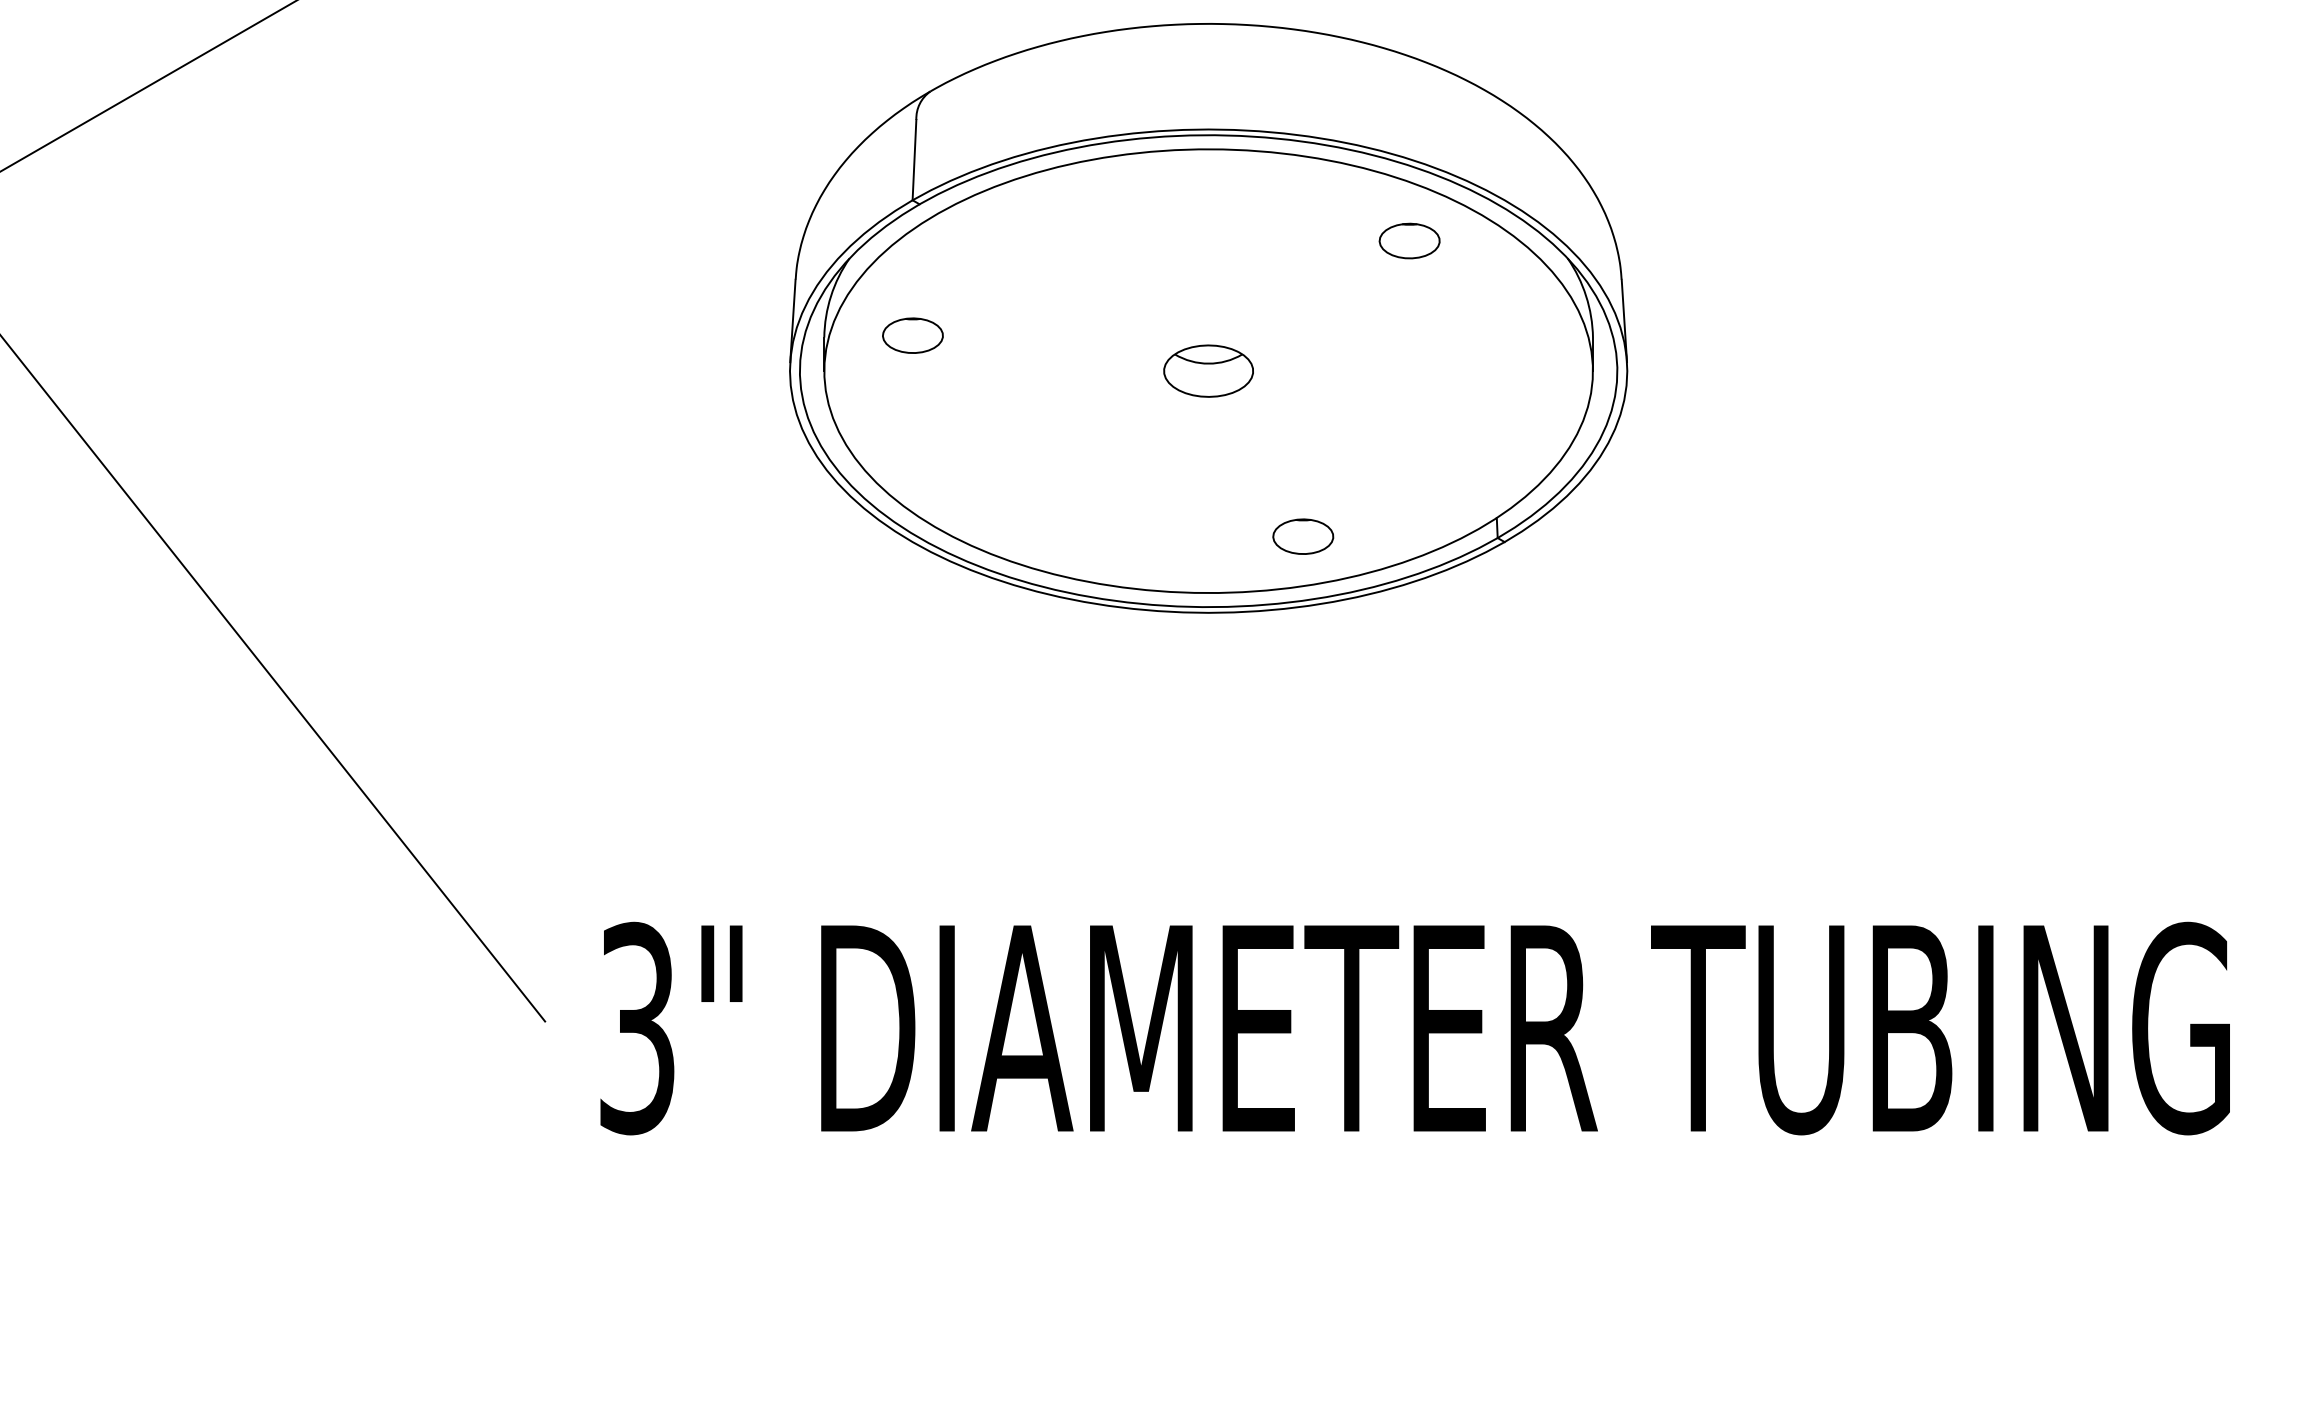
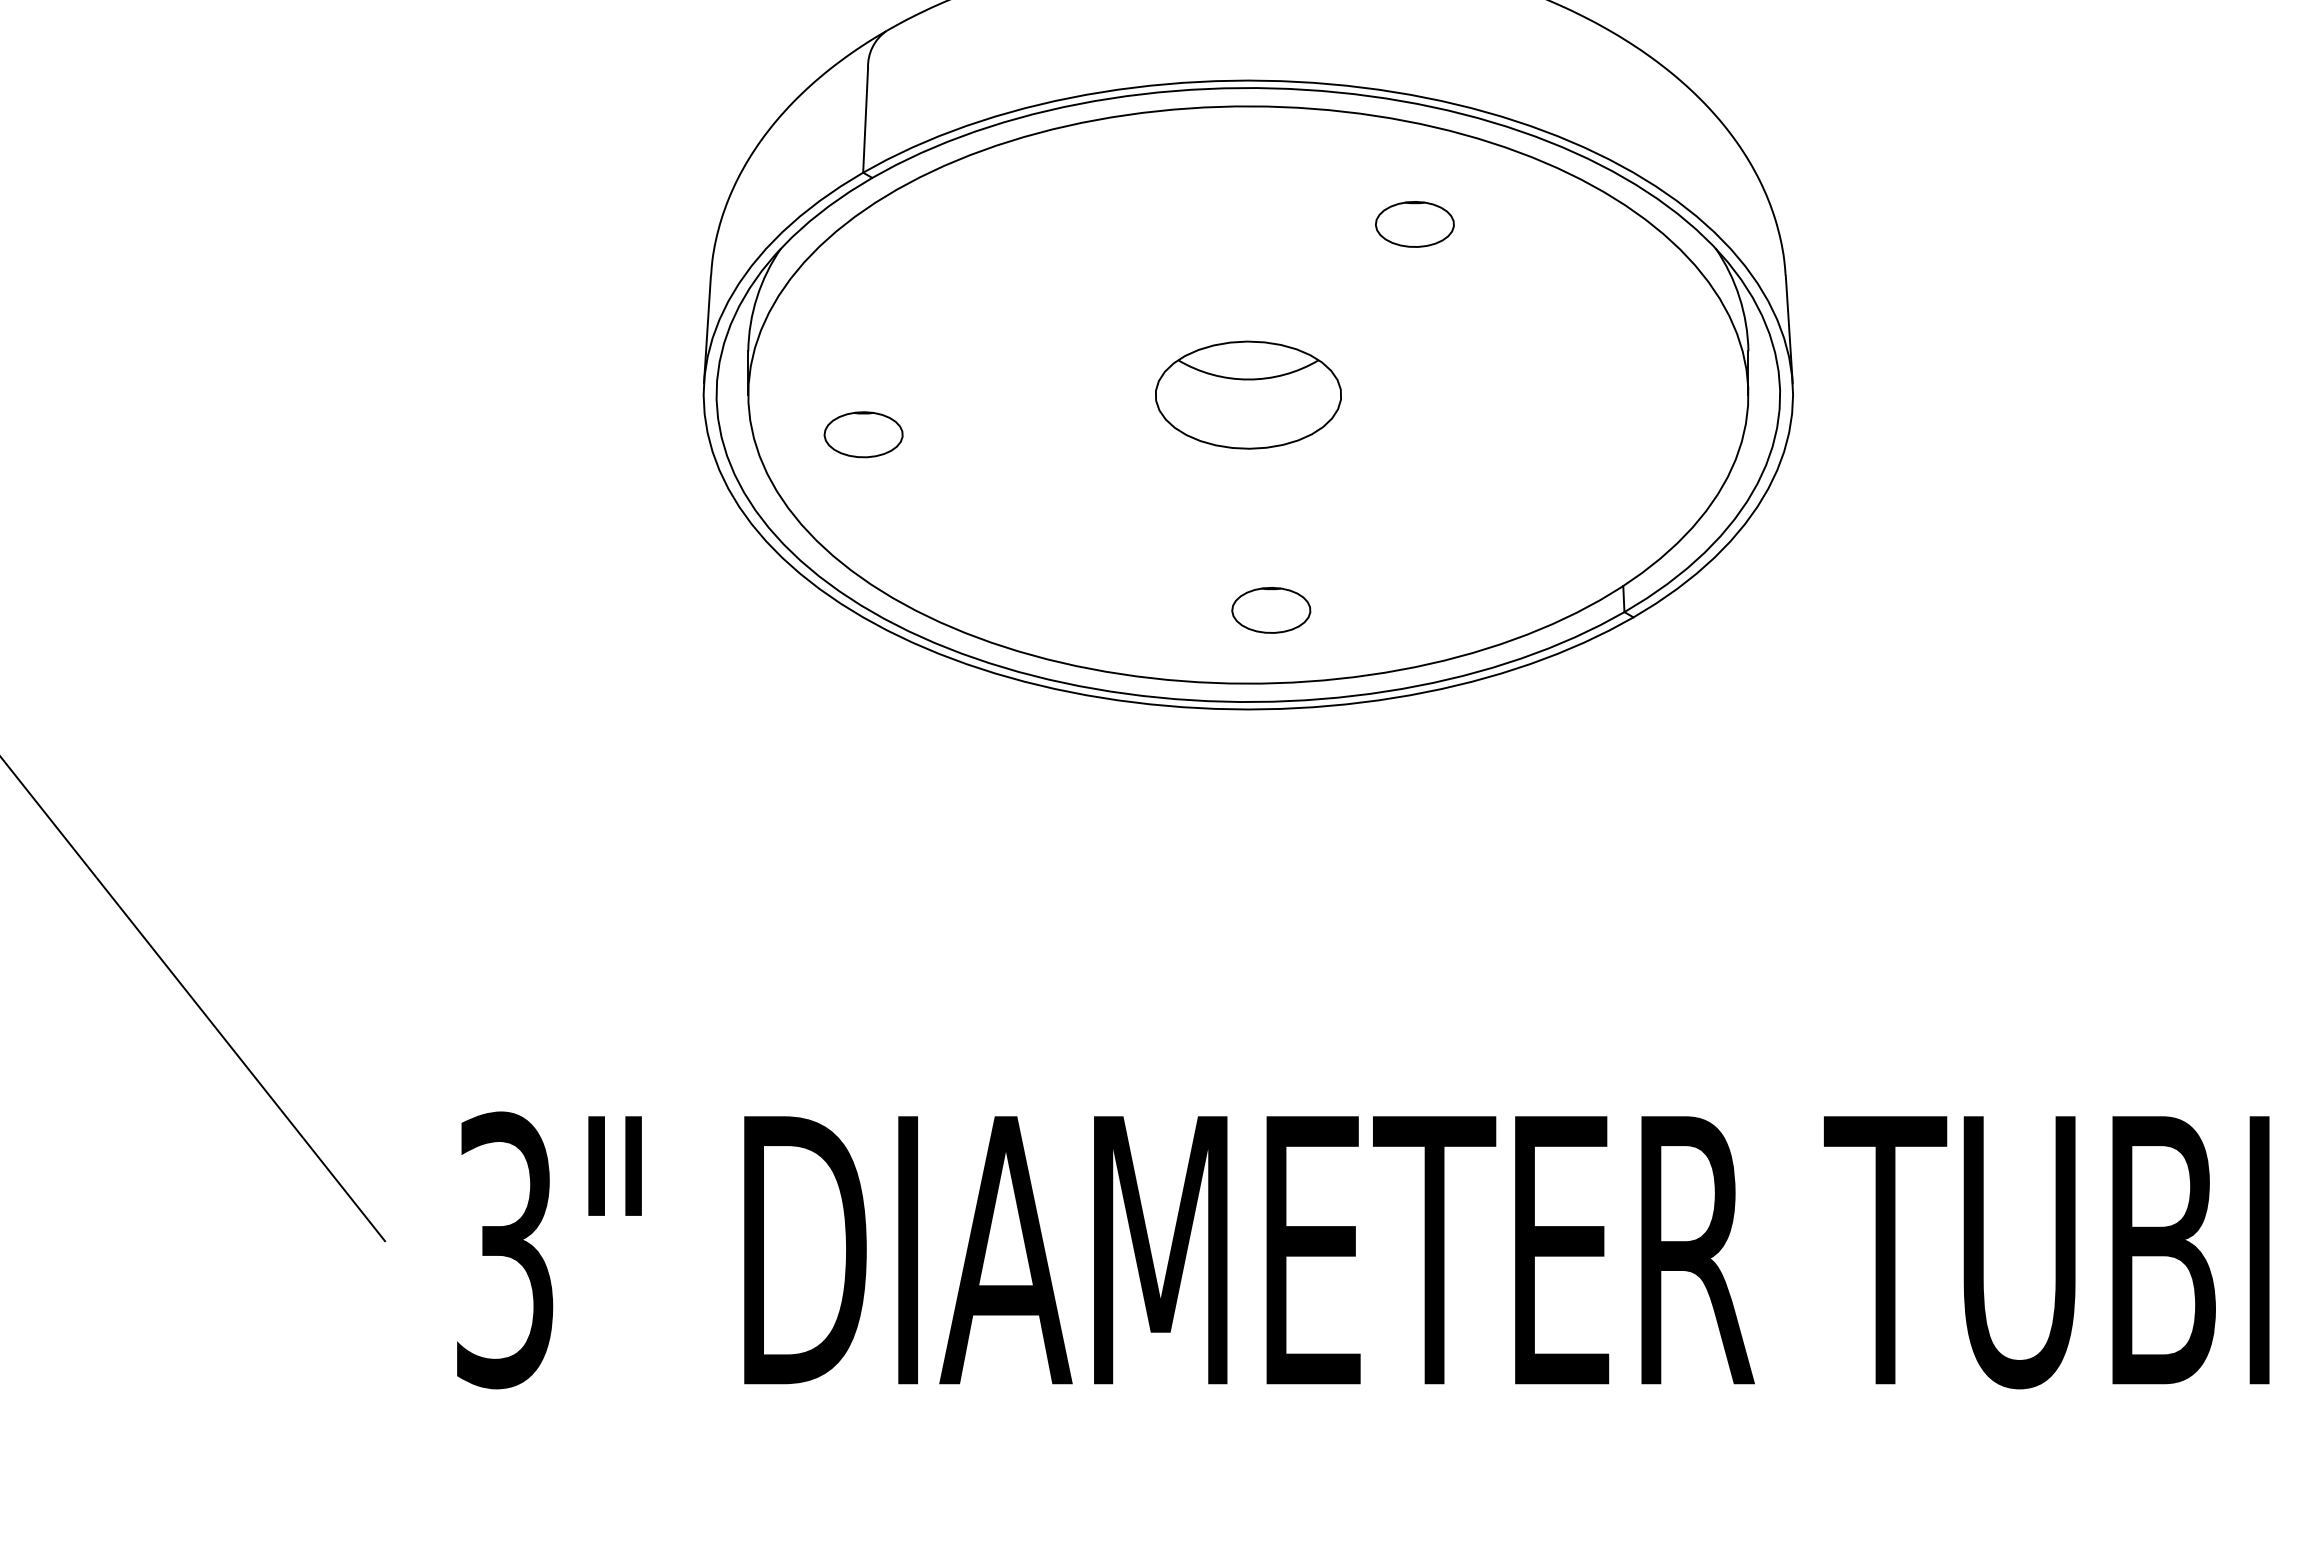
part: (1409, 240) -> (1414, 223), moved
part: (912, 335) -> (863, 434), moved
part: (1208, 370) -> (1248, 394), size x1.6
part: (1303, 536) -> (1271, 610), moved

